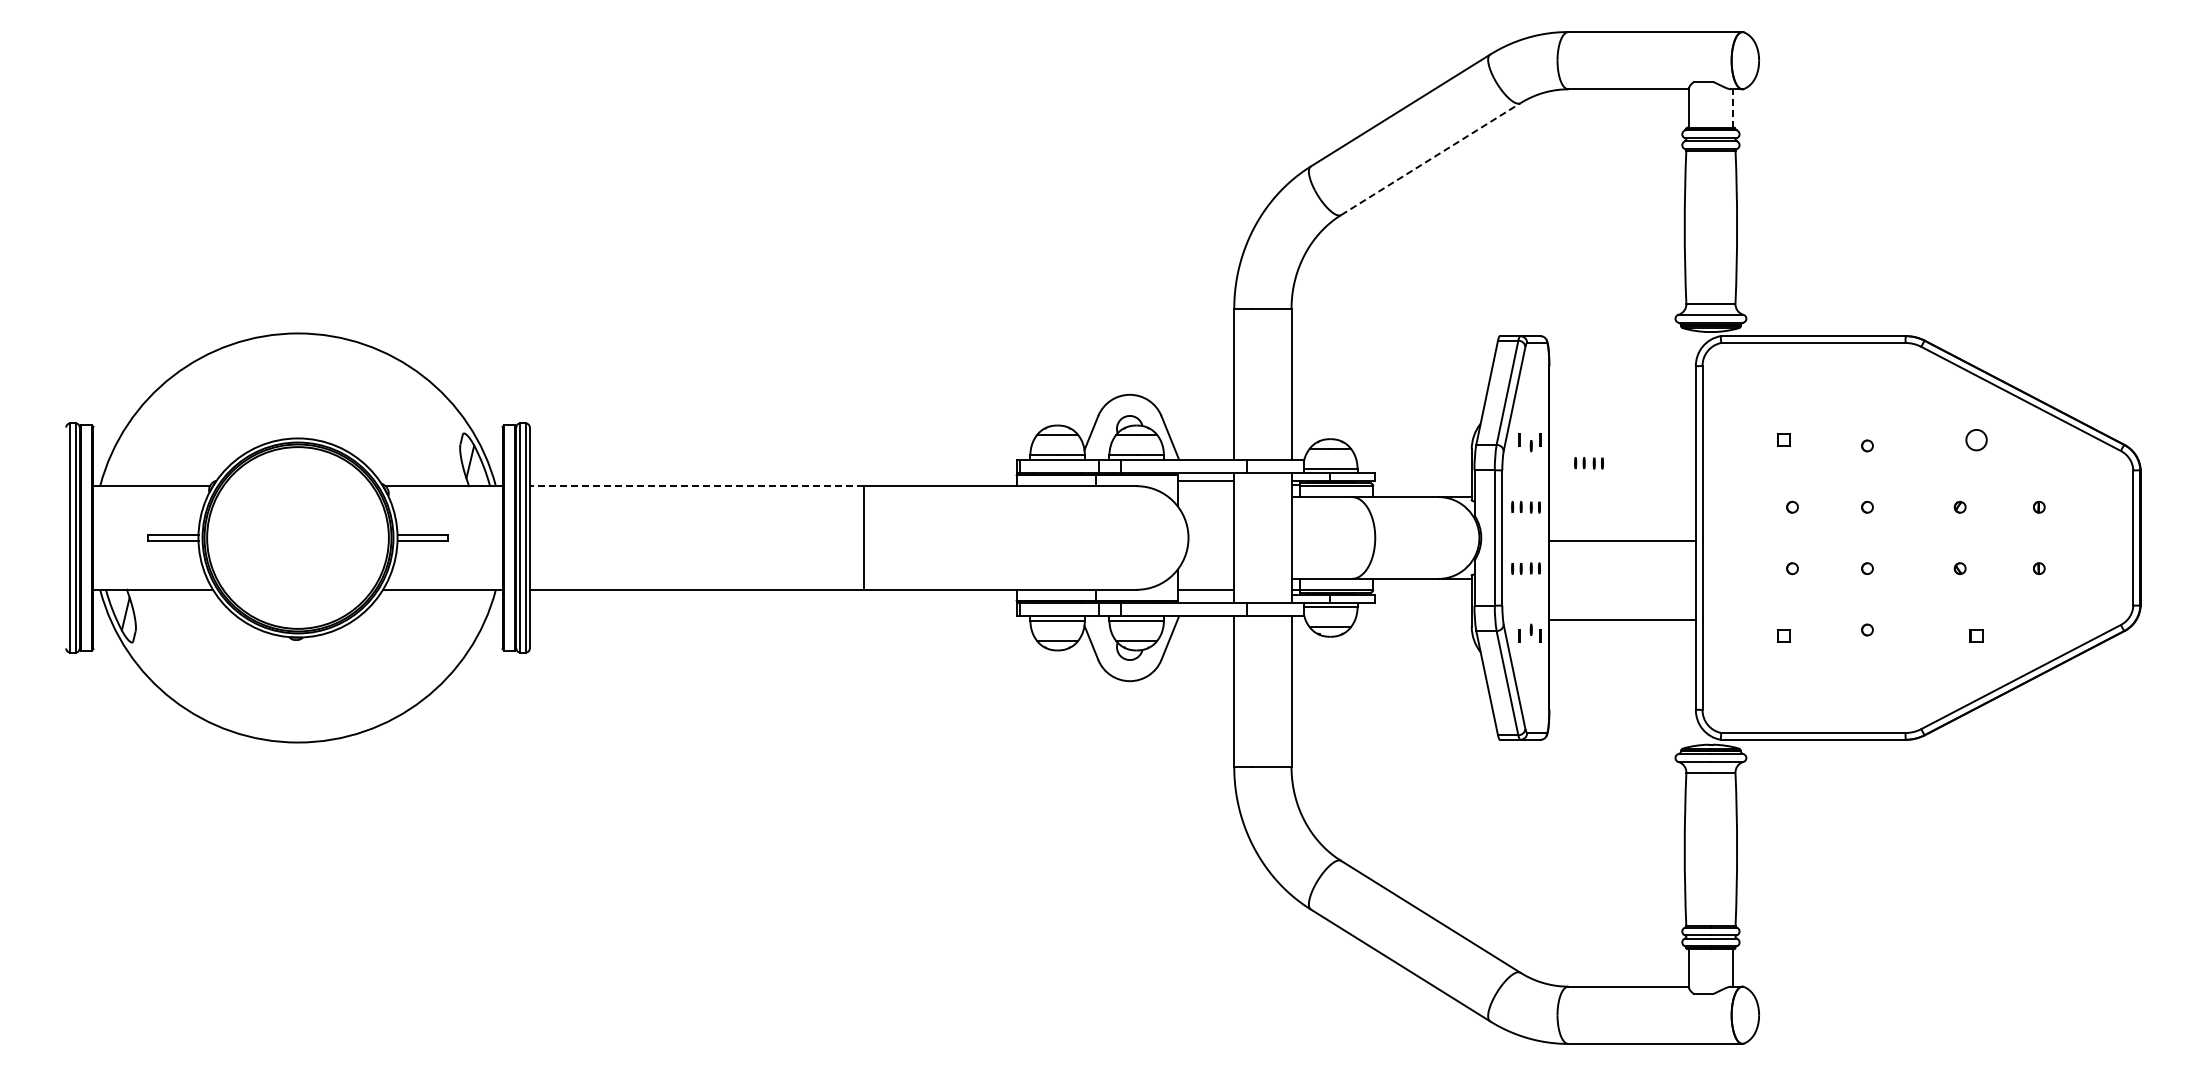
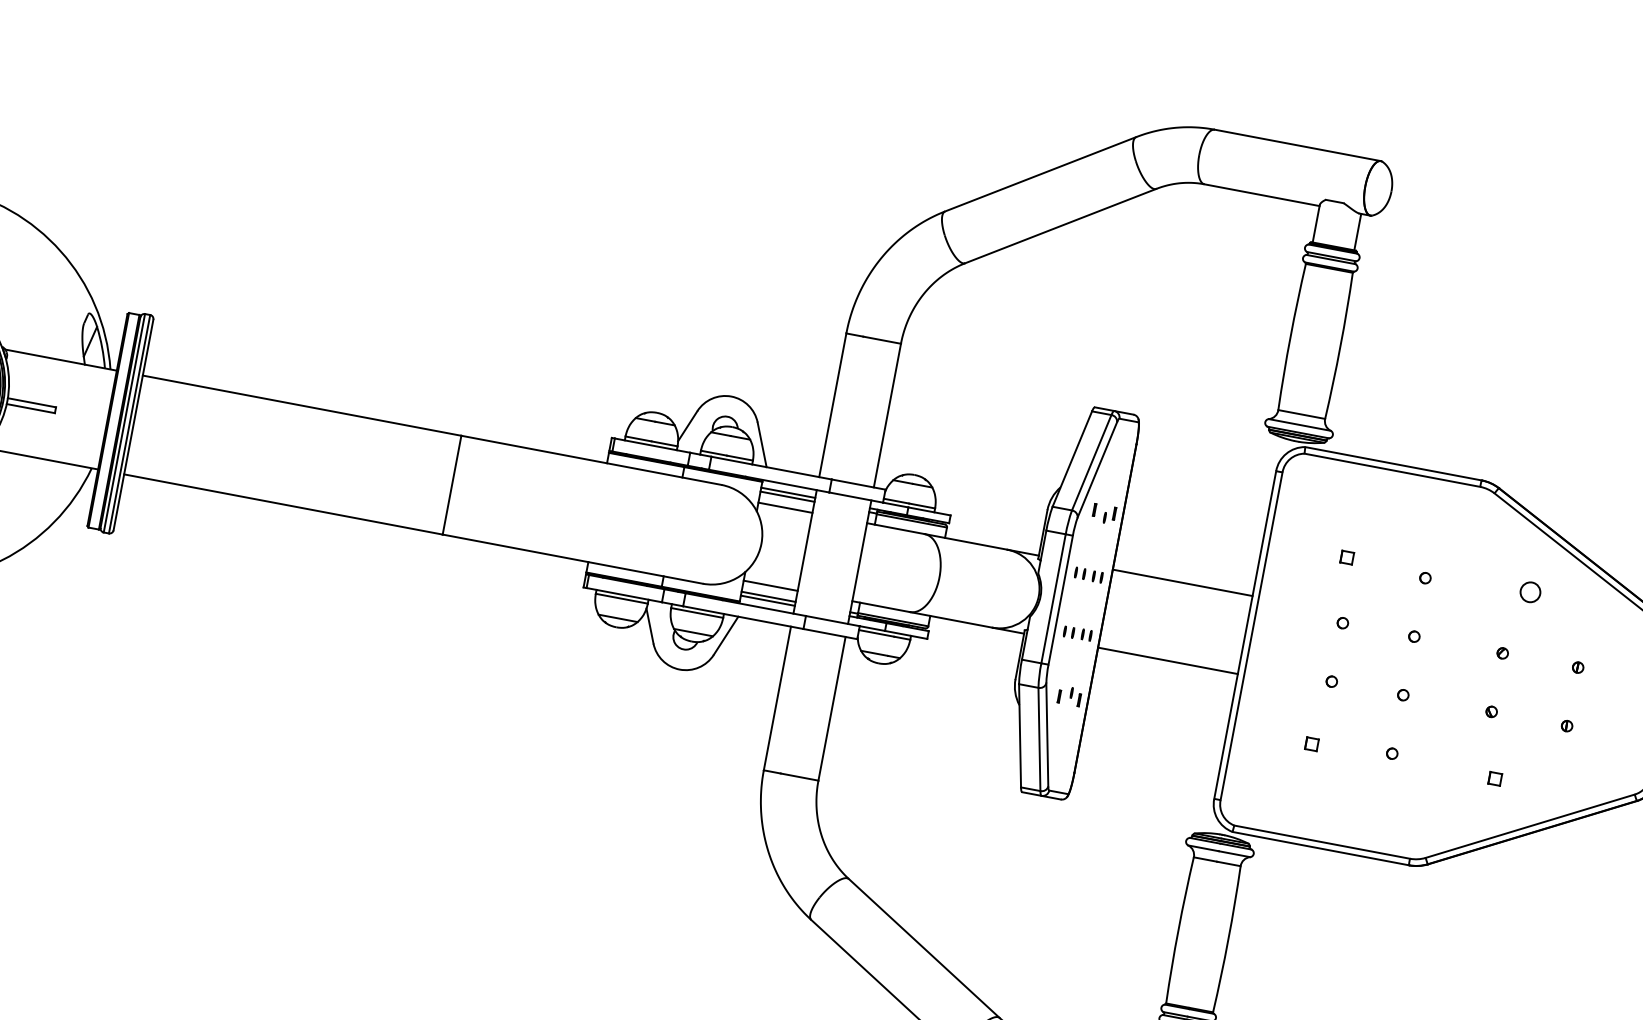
line: (1732, 107) -> (1357, 231), dashed -> solid
line: (1430, 159) -> (1060, 226), dashed -> solid
part: (1588, 463) -> (1156, 544), removed
line: (1205, 485) -> (787, 496), added
line: (696, 486) -> (301, 405), dashed -> solid
line: (1205, 497) -> (784, 508), added
line: (1622, 541) -> (1182, 583), moved
line: (1205, 578) -> (770, 585), added
line: (1205, 594) -> (767, 600), added
line: (1622, 619) -> (1167, 660), moved

